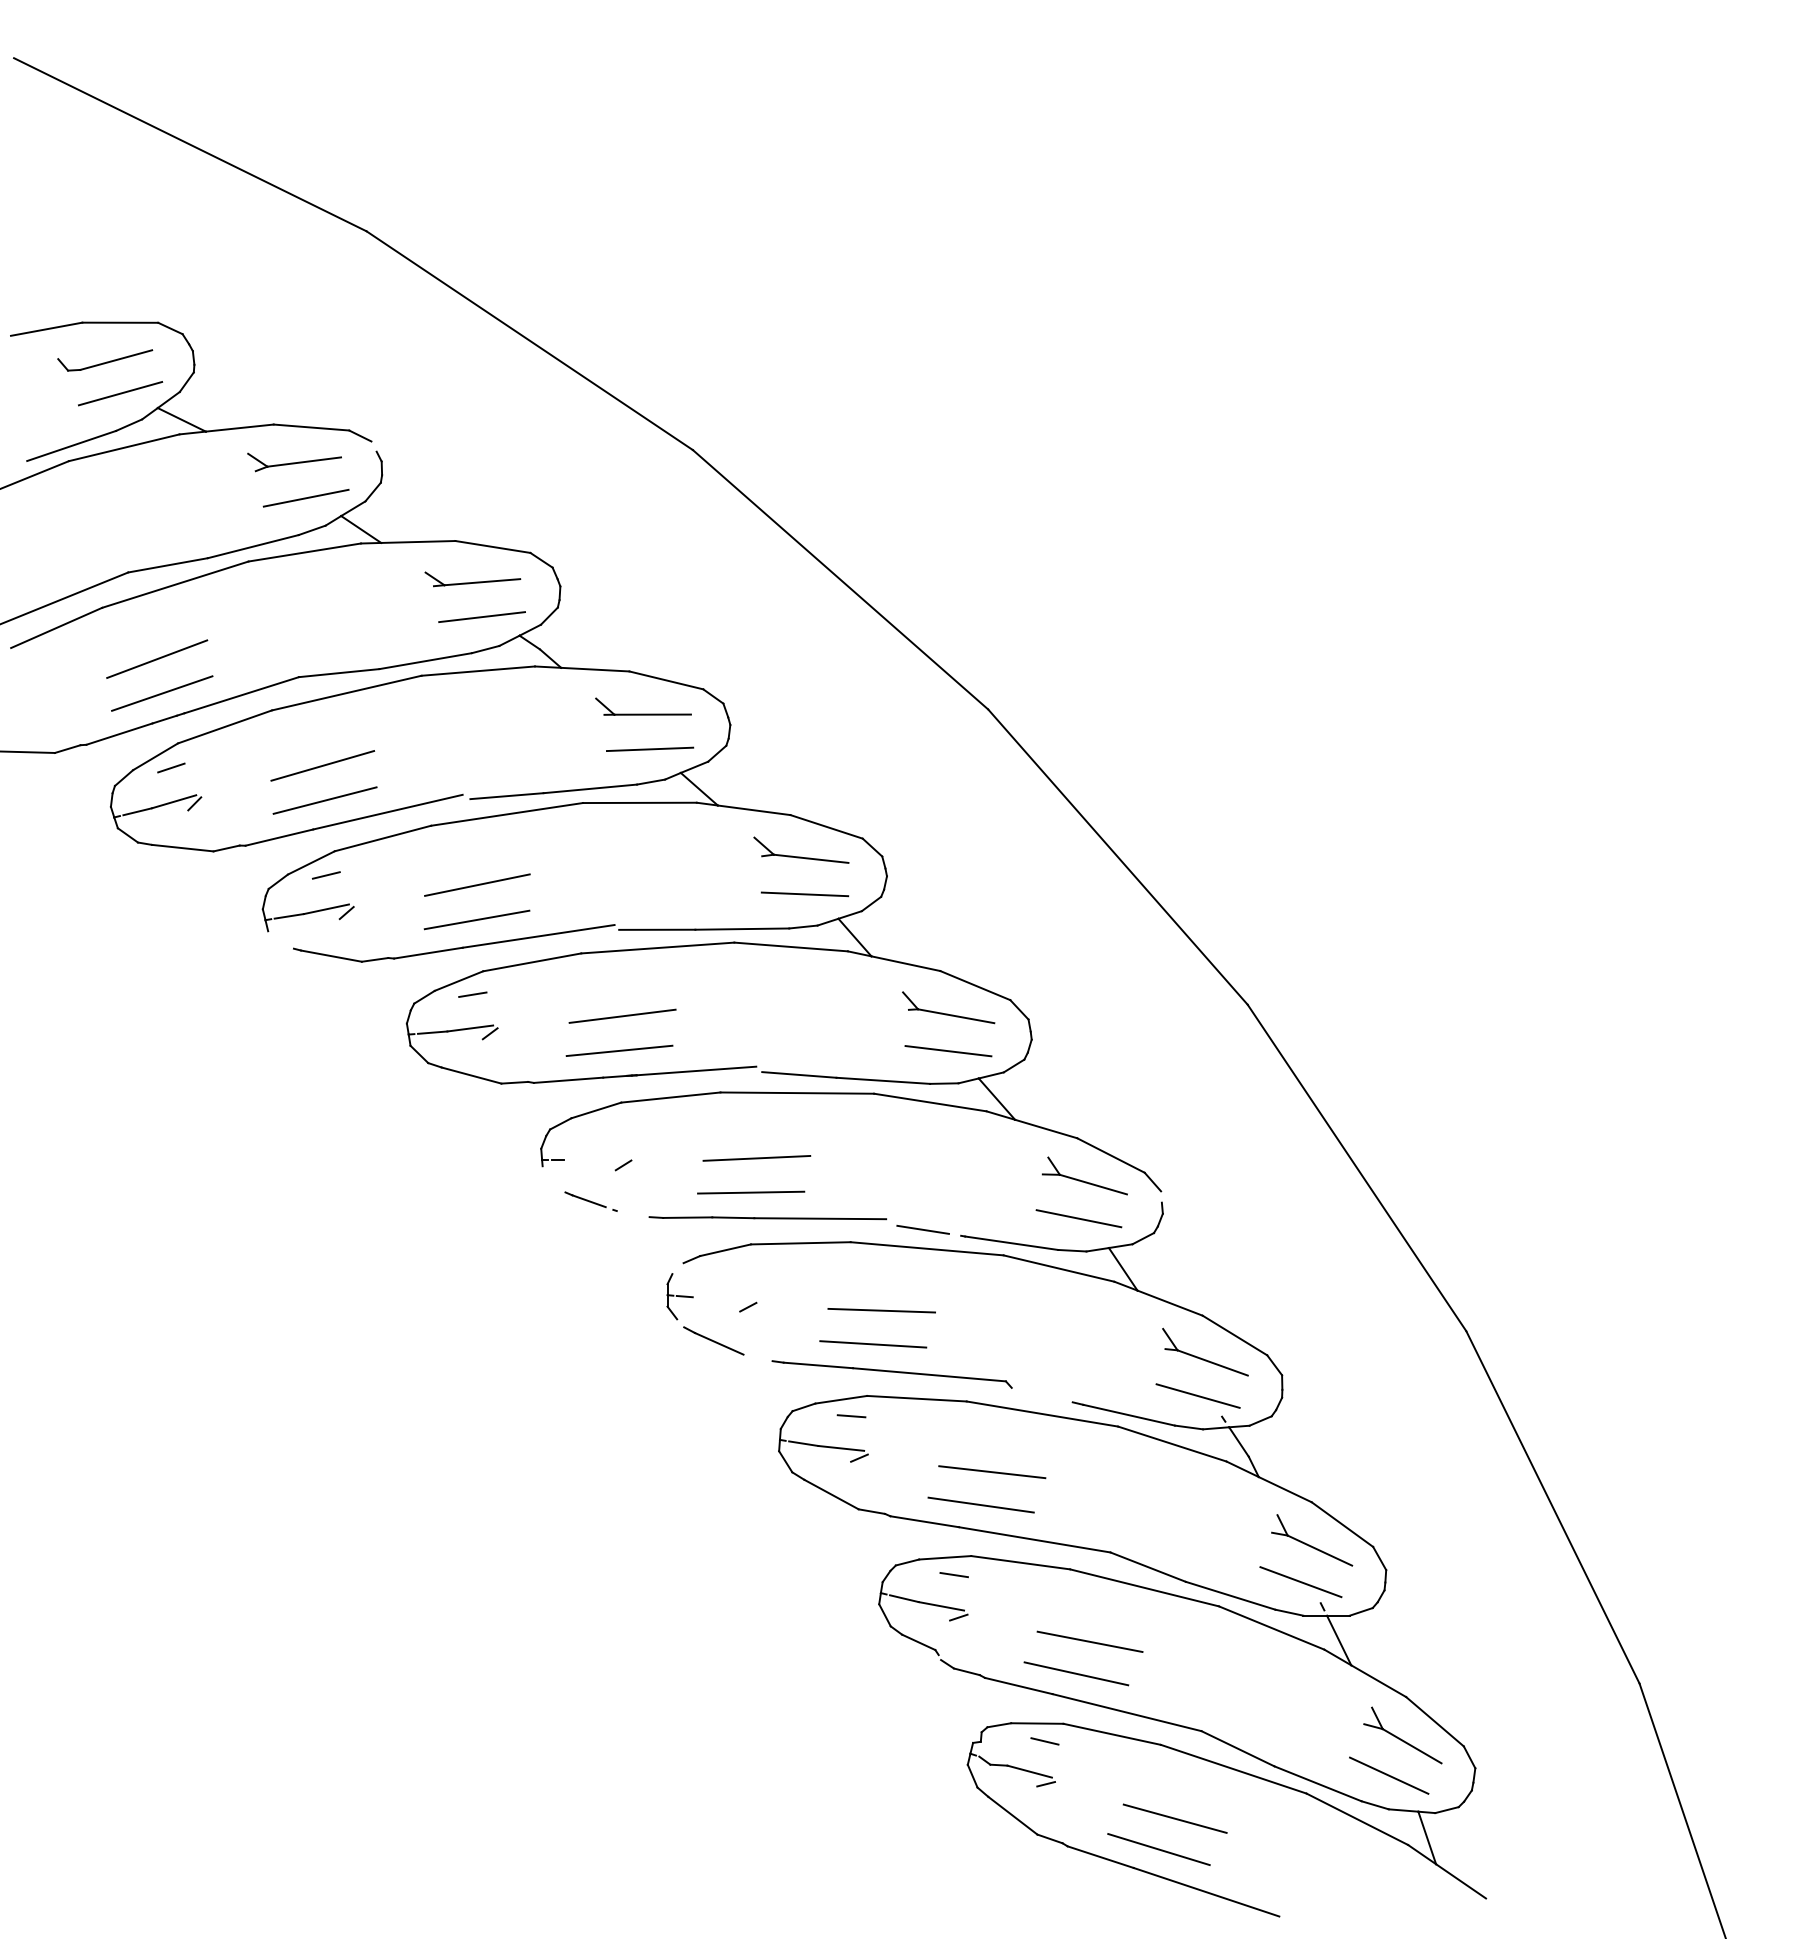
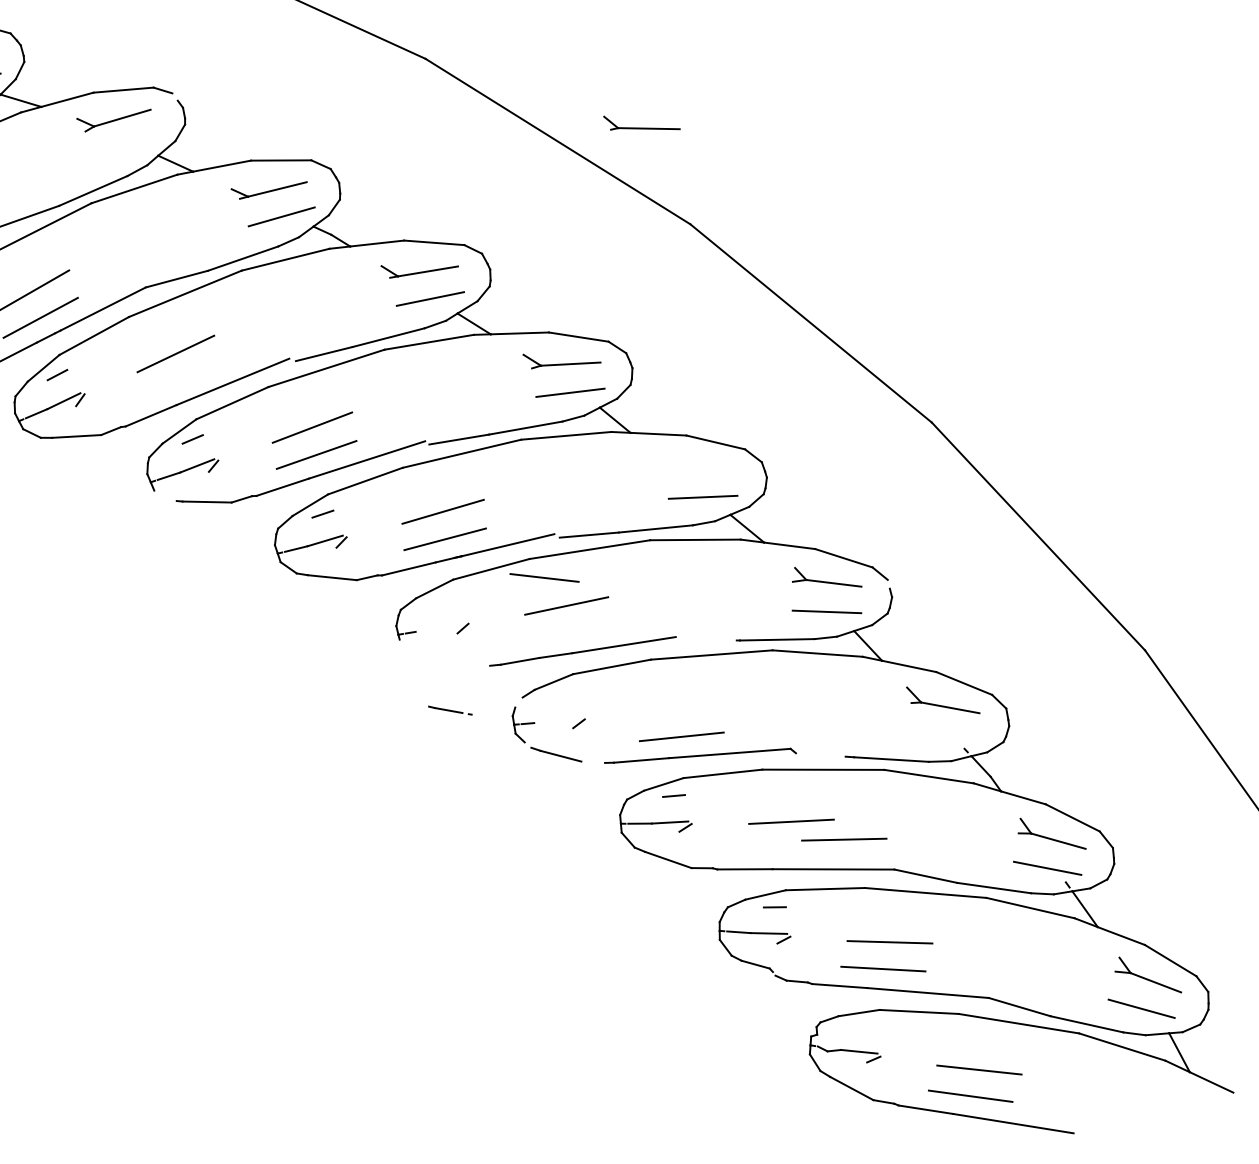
line: (305, 497) -> (127, 145), removed
line: (324, 800) -> (181, 380), removed
part: (948, 1007) -> (641, 122), moved
line: (751, 1192) -> (566, 633), removed
part: (590, 1201) -> (449, 710), moved
line: (922, 1229) -> (705, 640), removed
line: (881, 1310) -> (683, 709), removed
line: (1197, 1395) -> (543, 577), moved
line: (980, 1504) -> (843, 839), moved
line: (1044, 1741) -> (867, 1026), removed

